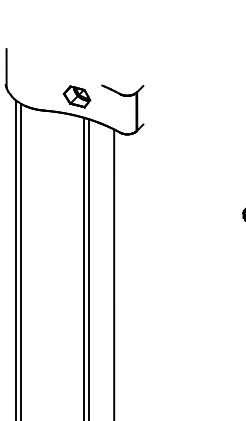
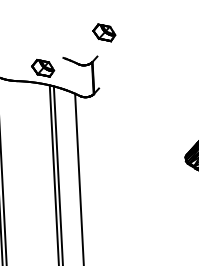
part: (152, 57) -> (103, 32), added

